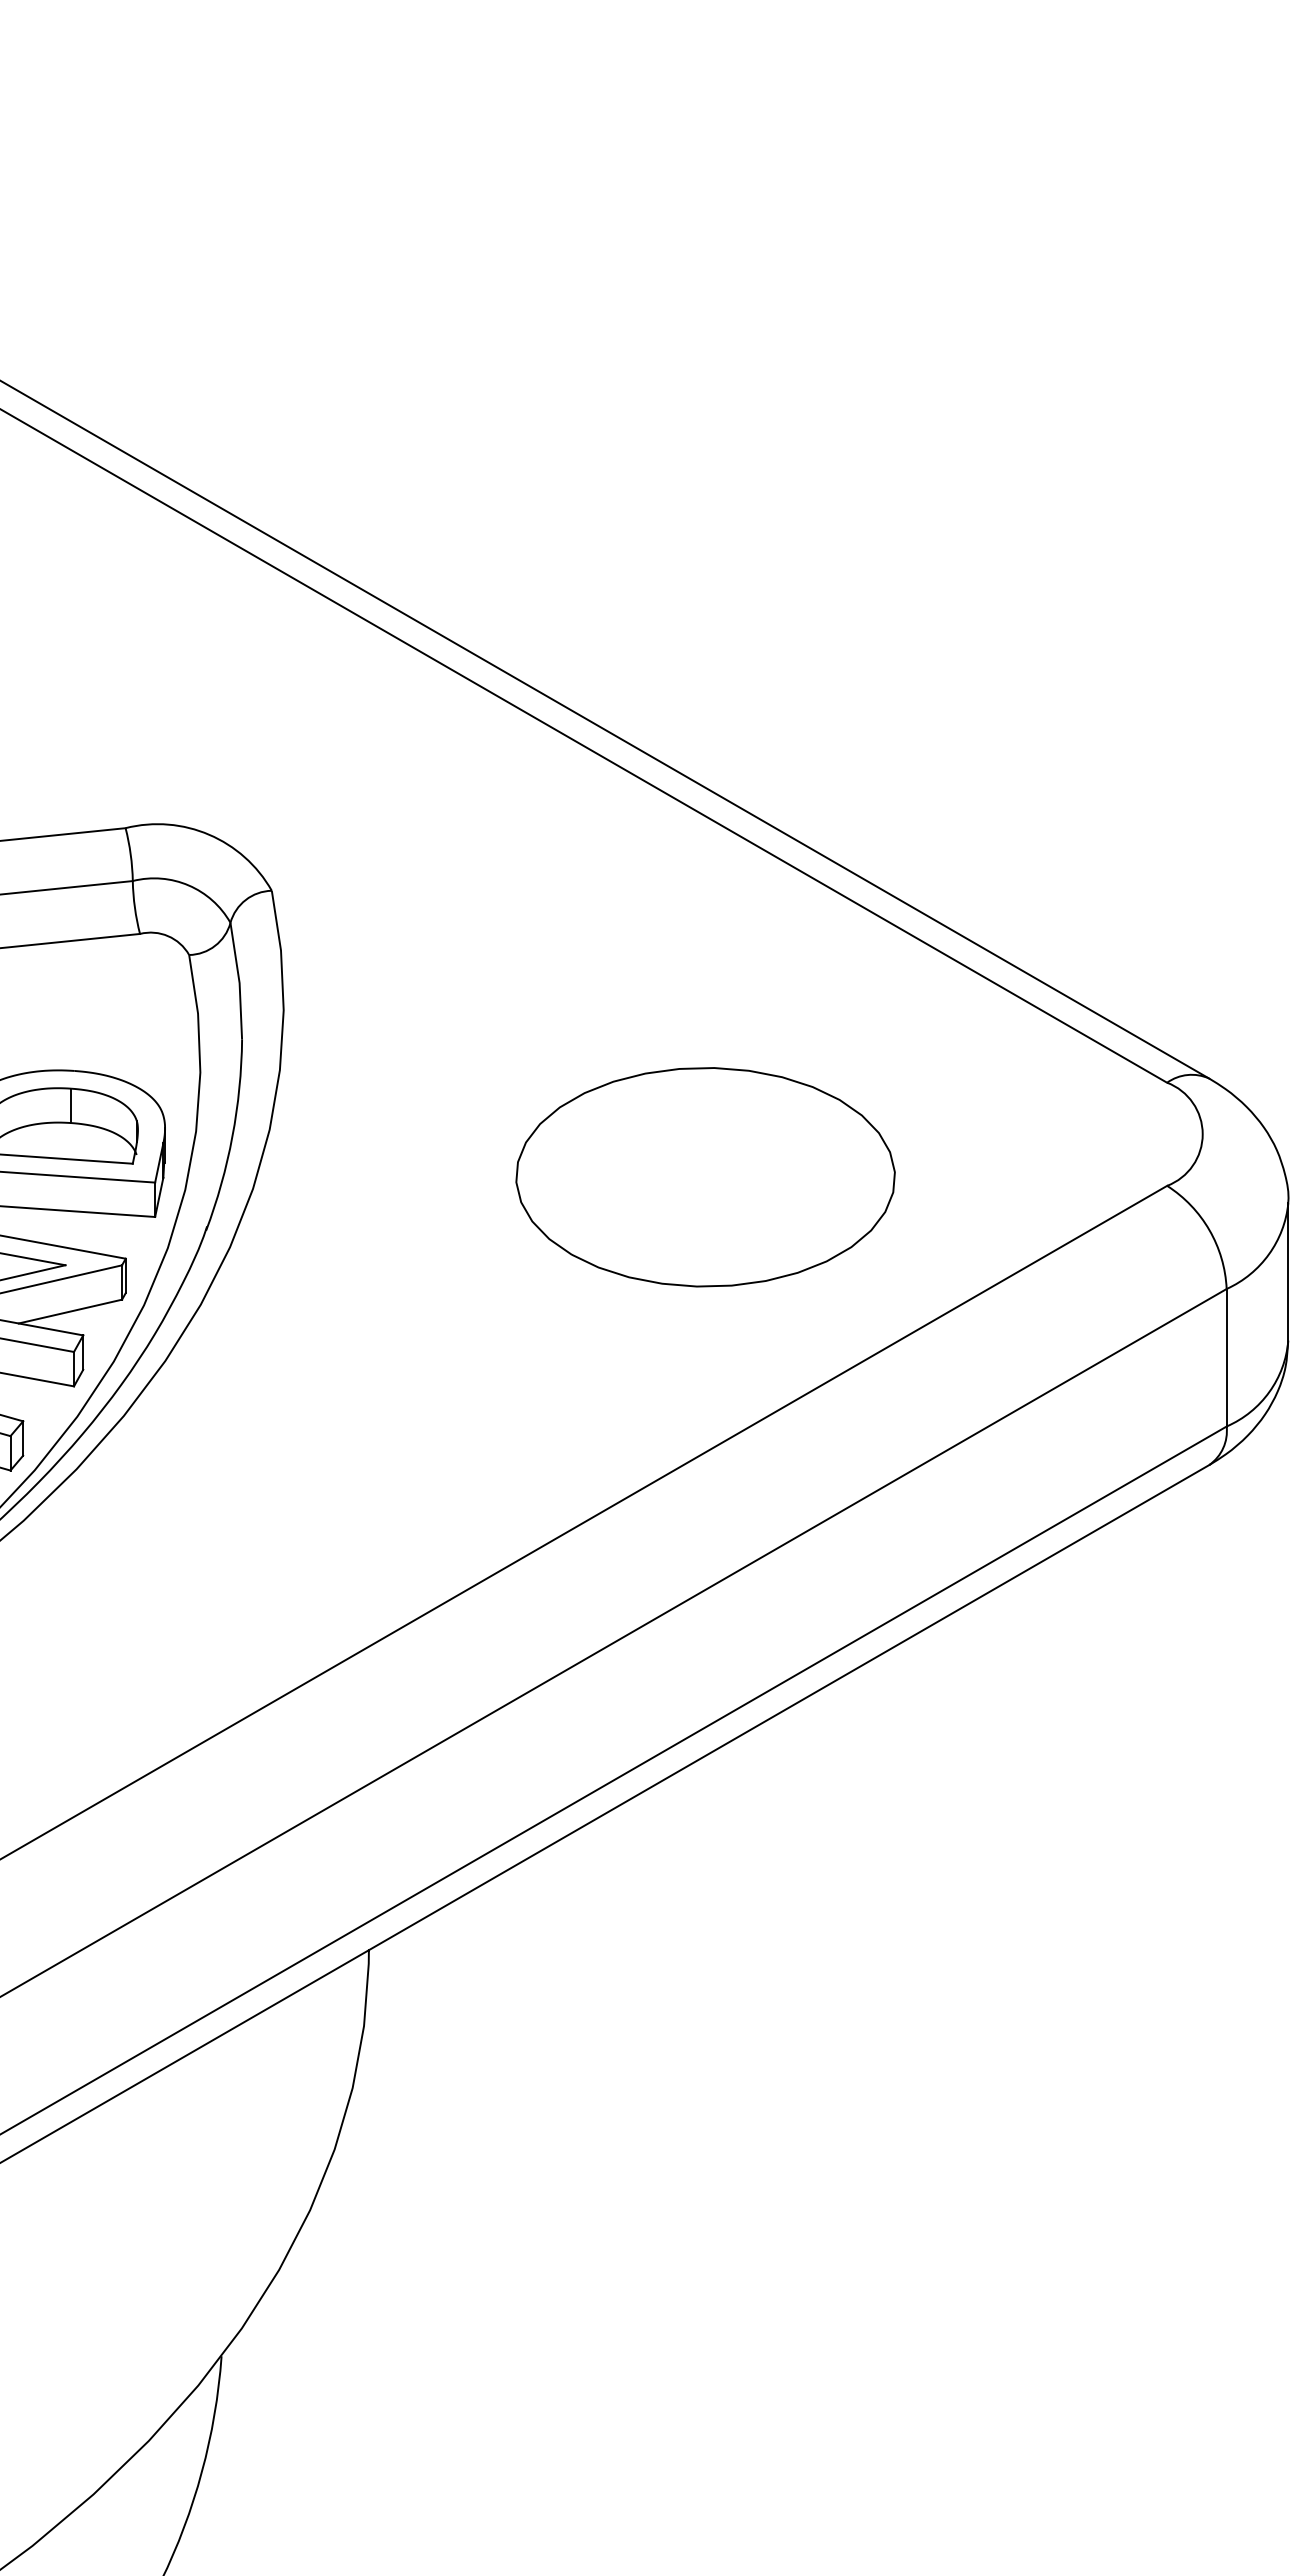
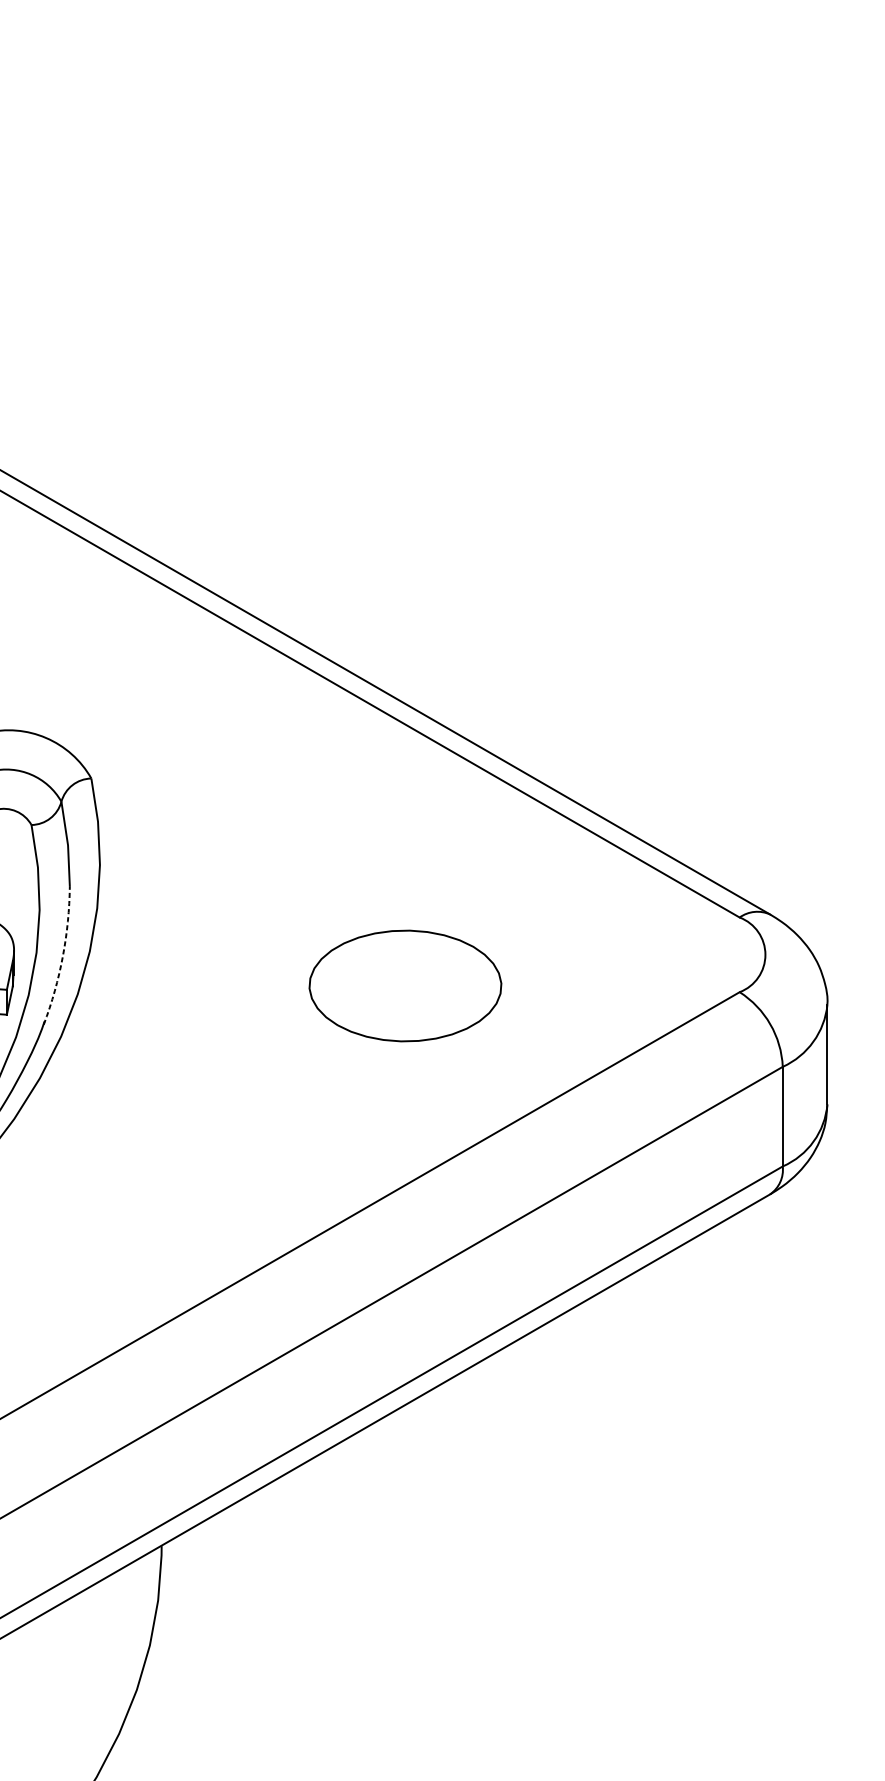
arc: (232, 1136) -> (62, 956), solid -> dashed
part: (705, 1177) -> (405, 986), size x0.7

